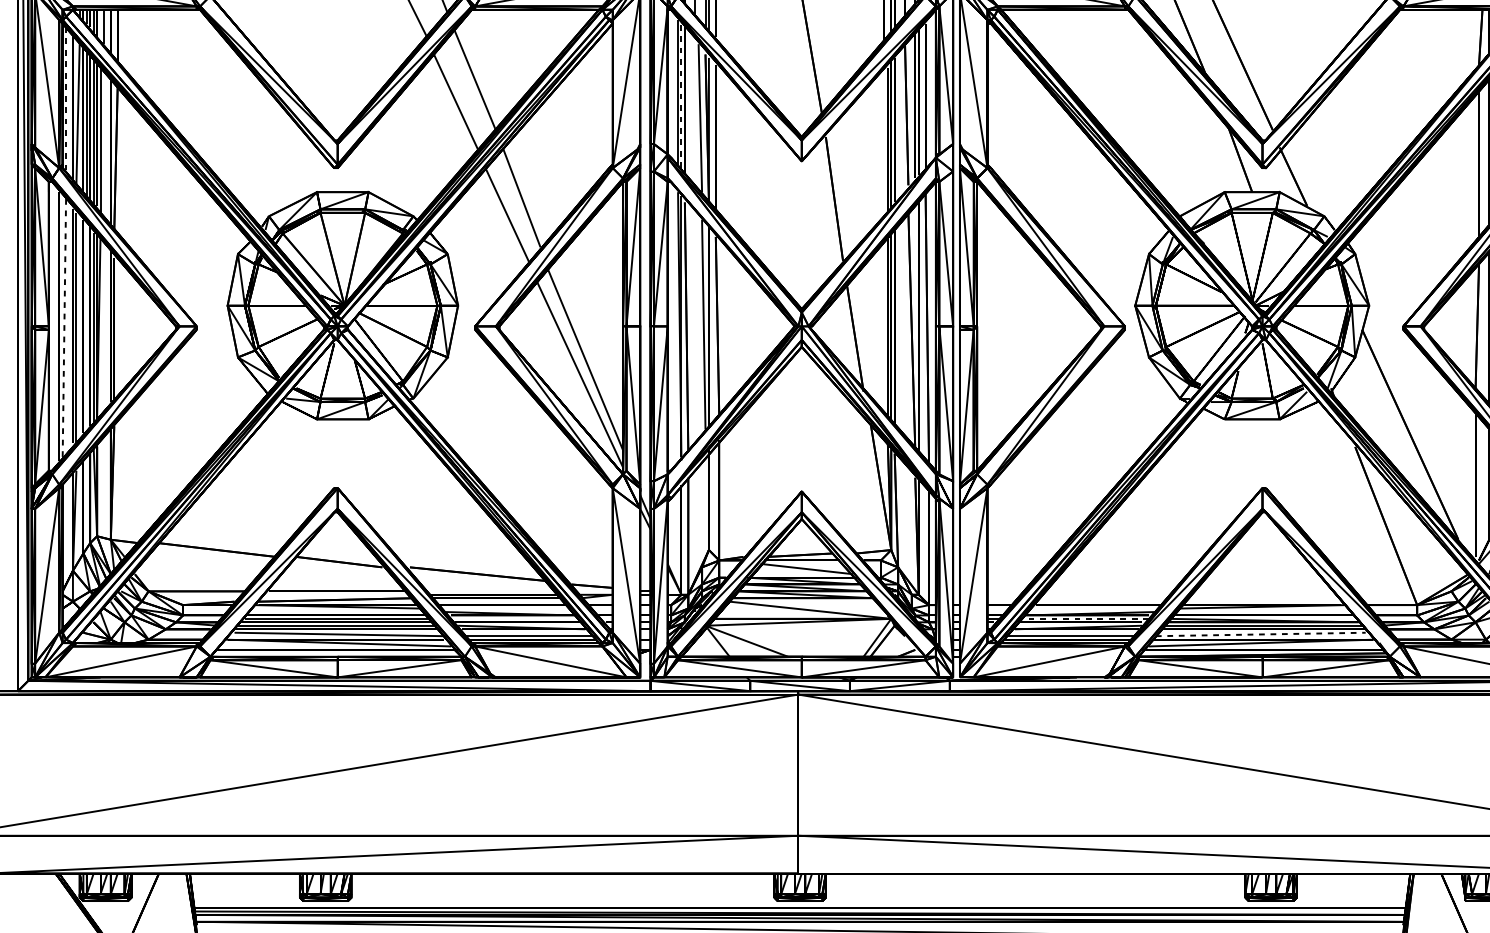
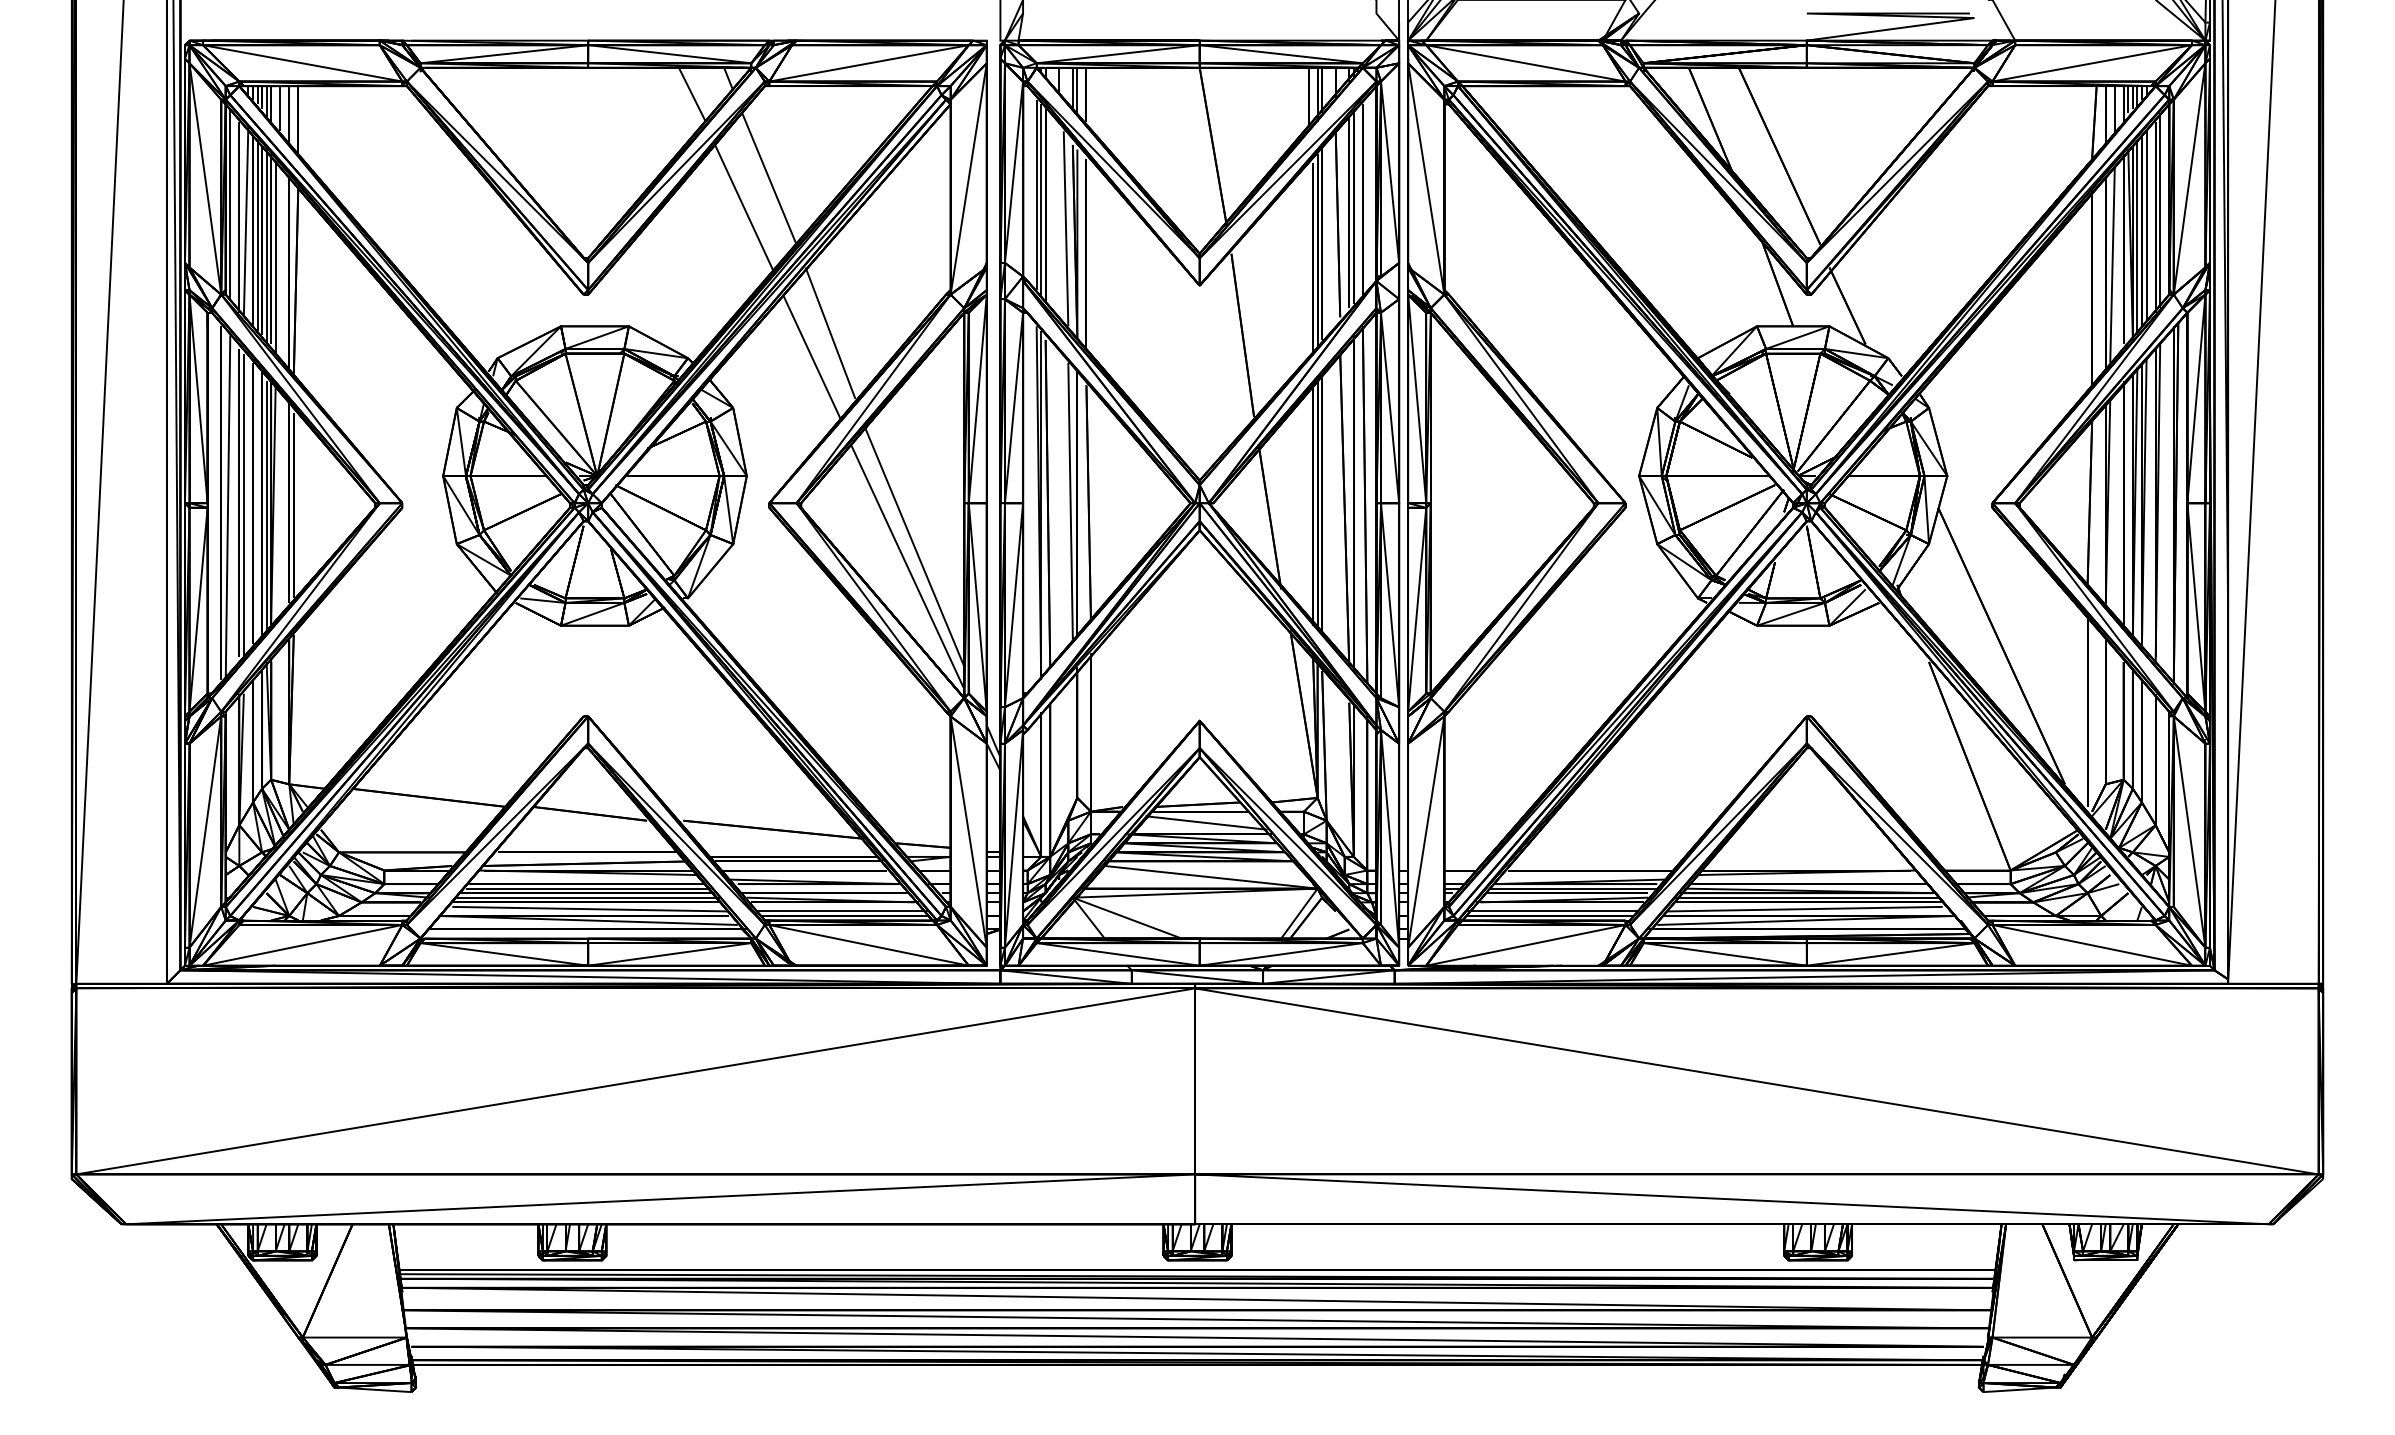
line: (681, 95) -> (1041, 198), dashed -> solid
line: (66, 99) -> (230, 204), dashed -> solid
line: (64, 330) -> (228, 508), dashed -> solid
line: (1085, 618) -> (1573, 888), dashed -> solid
line: (1261, 634) -> (1805, 909), dashed -> solid

